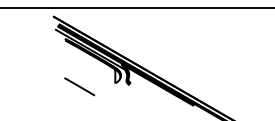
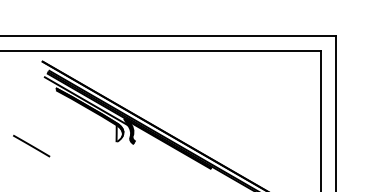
line: (79, 86) -> (31, 145), moved

